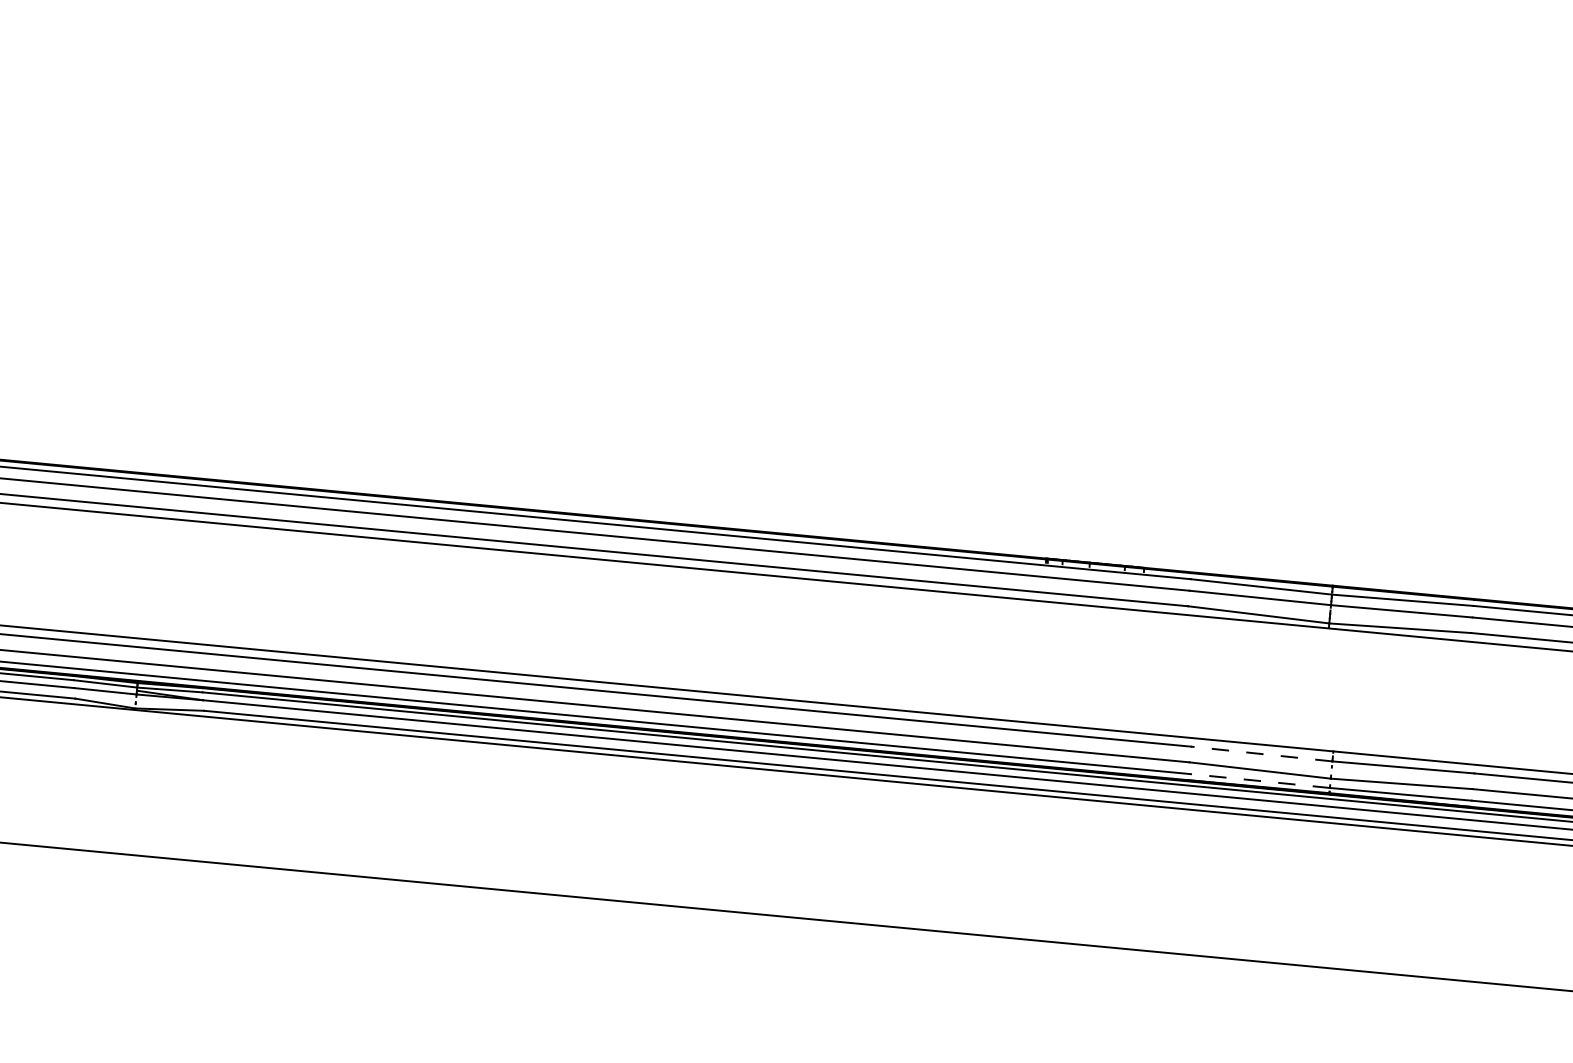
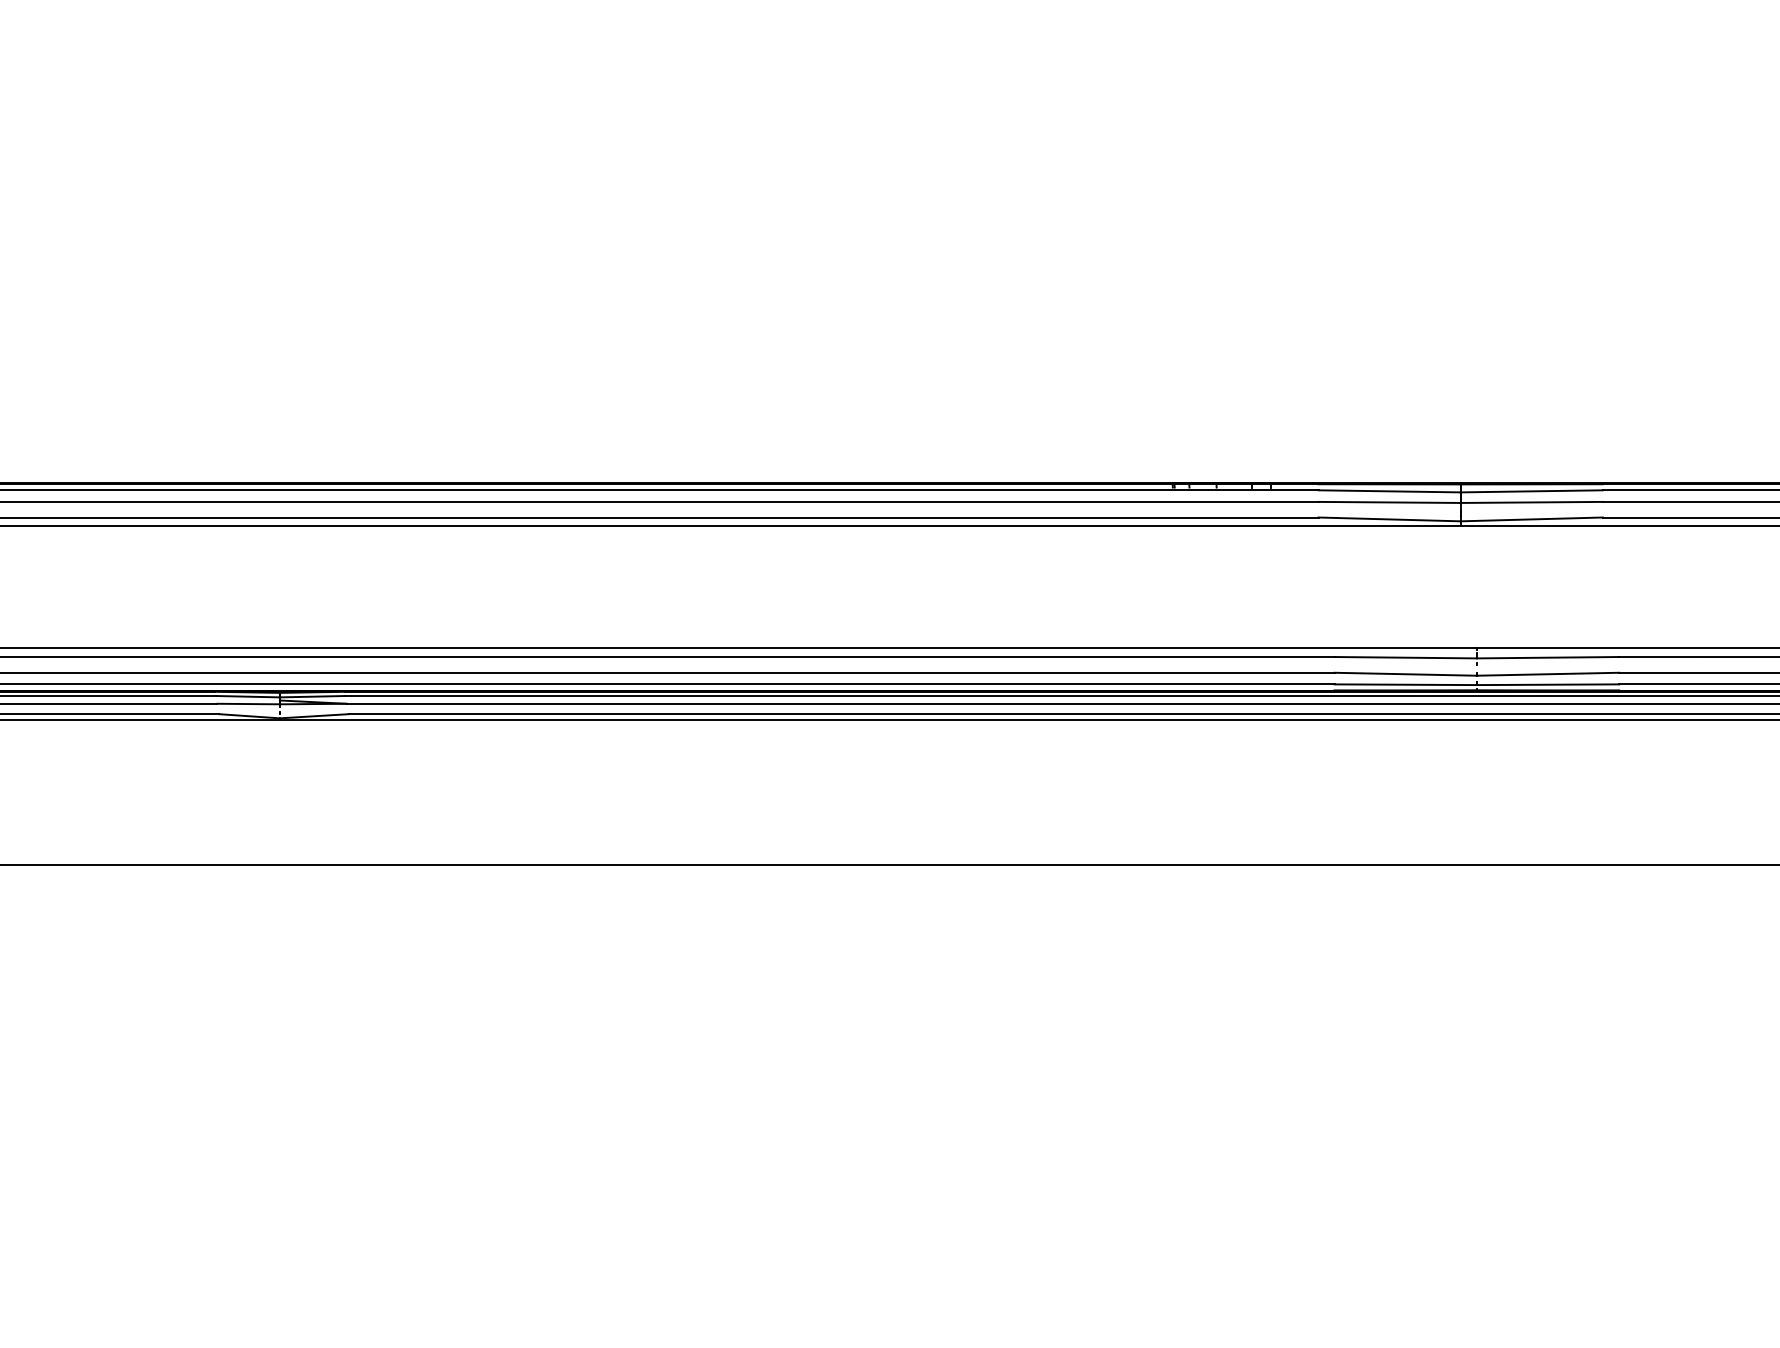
line: (1261, 753) -> (1405, 657), dashed -> solid
line: (1259, 780) -> (1405, 684), dashed -> solid

